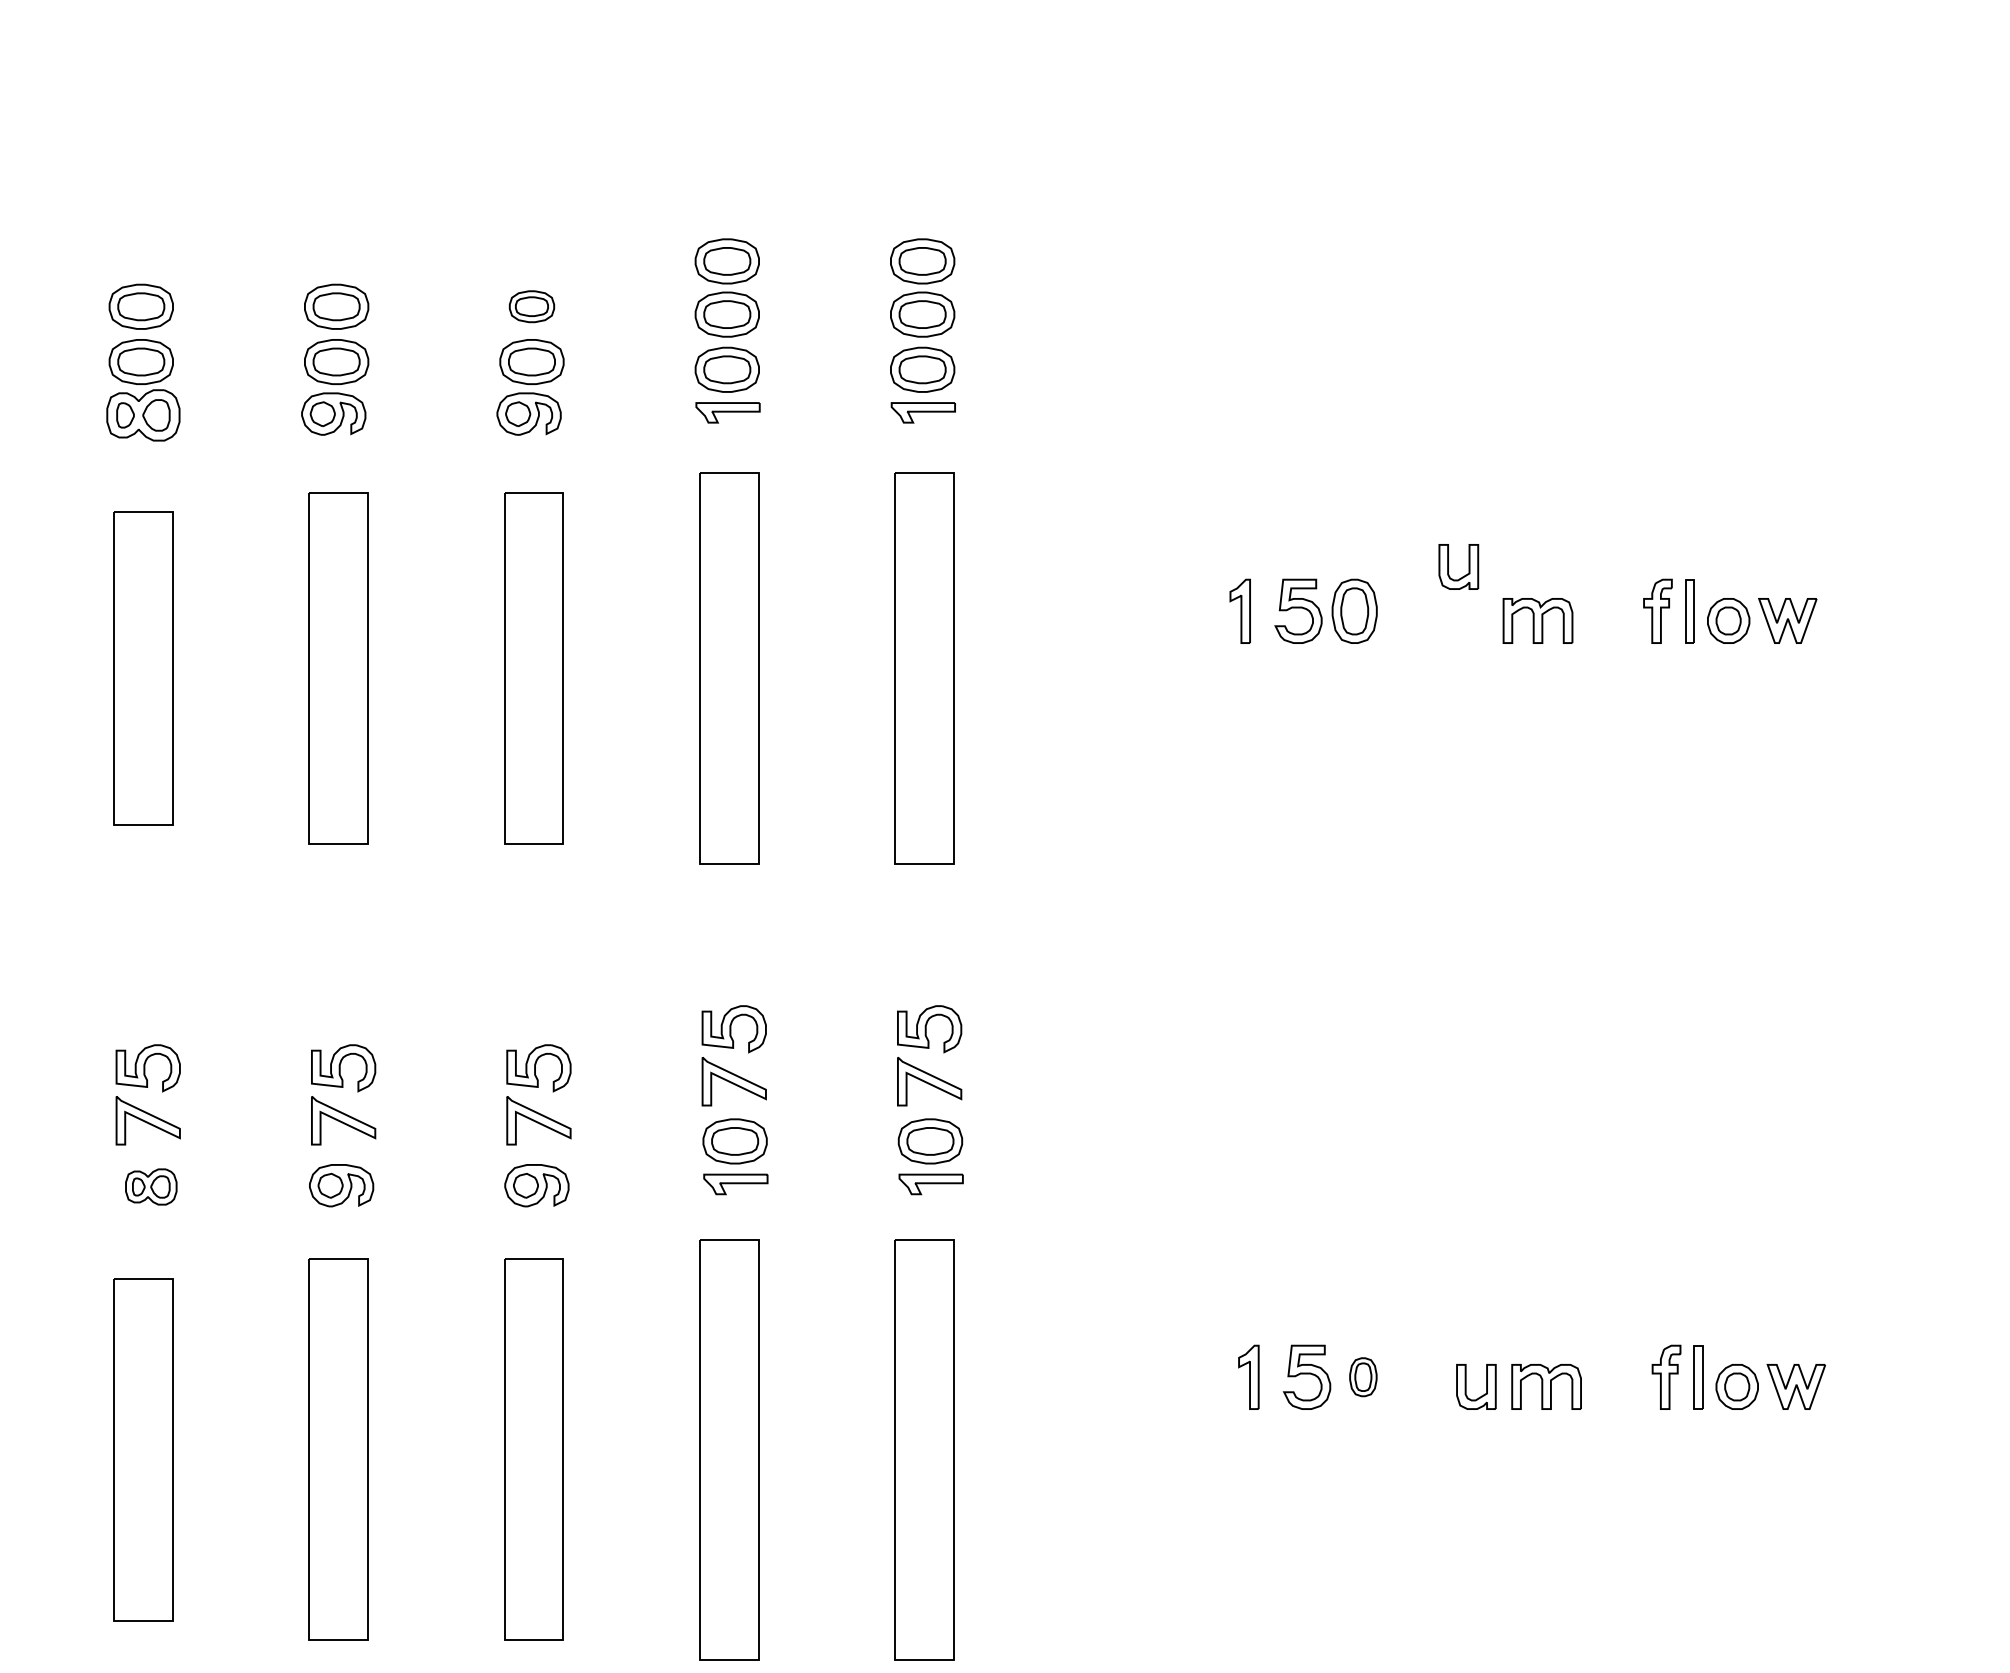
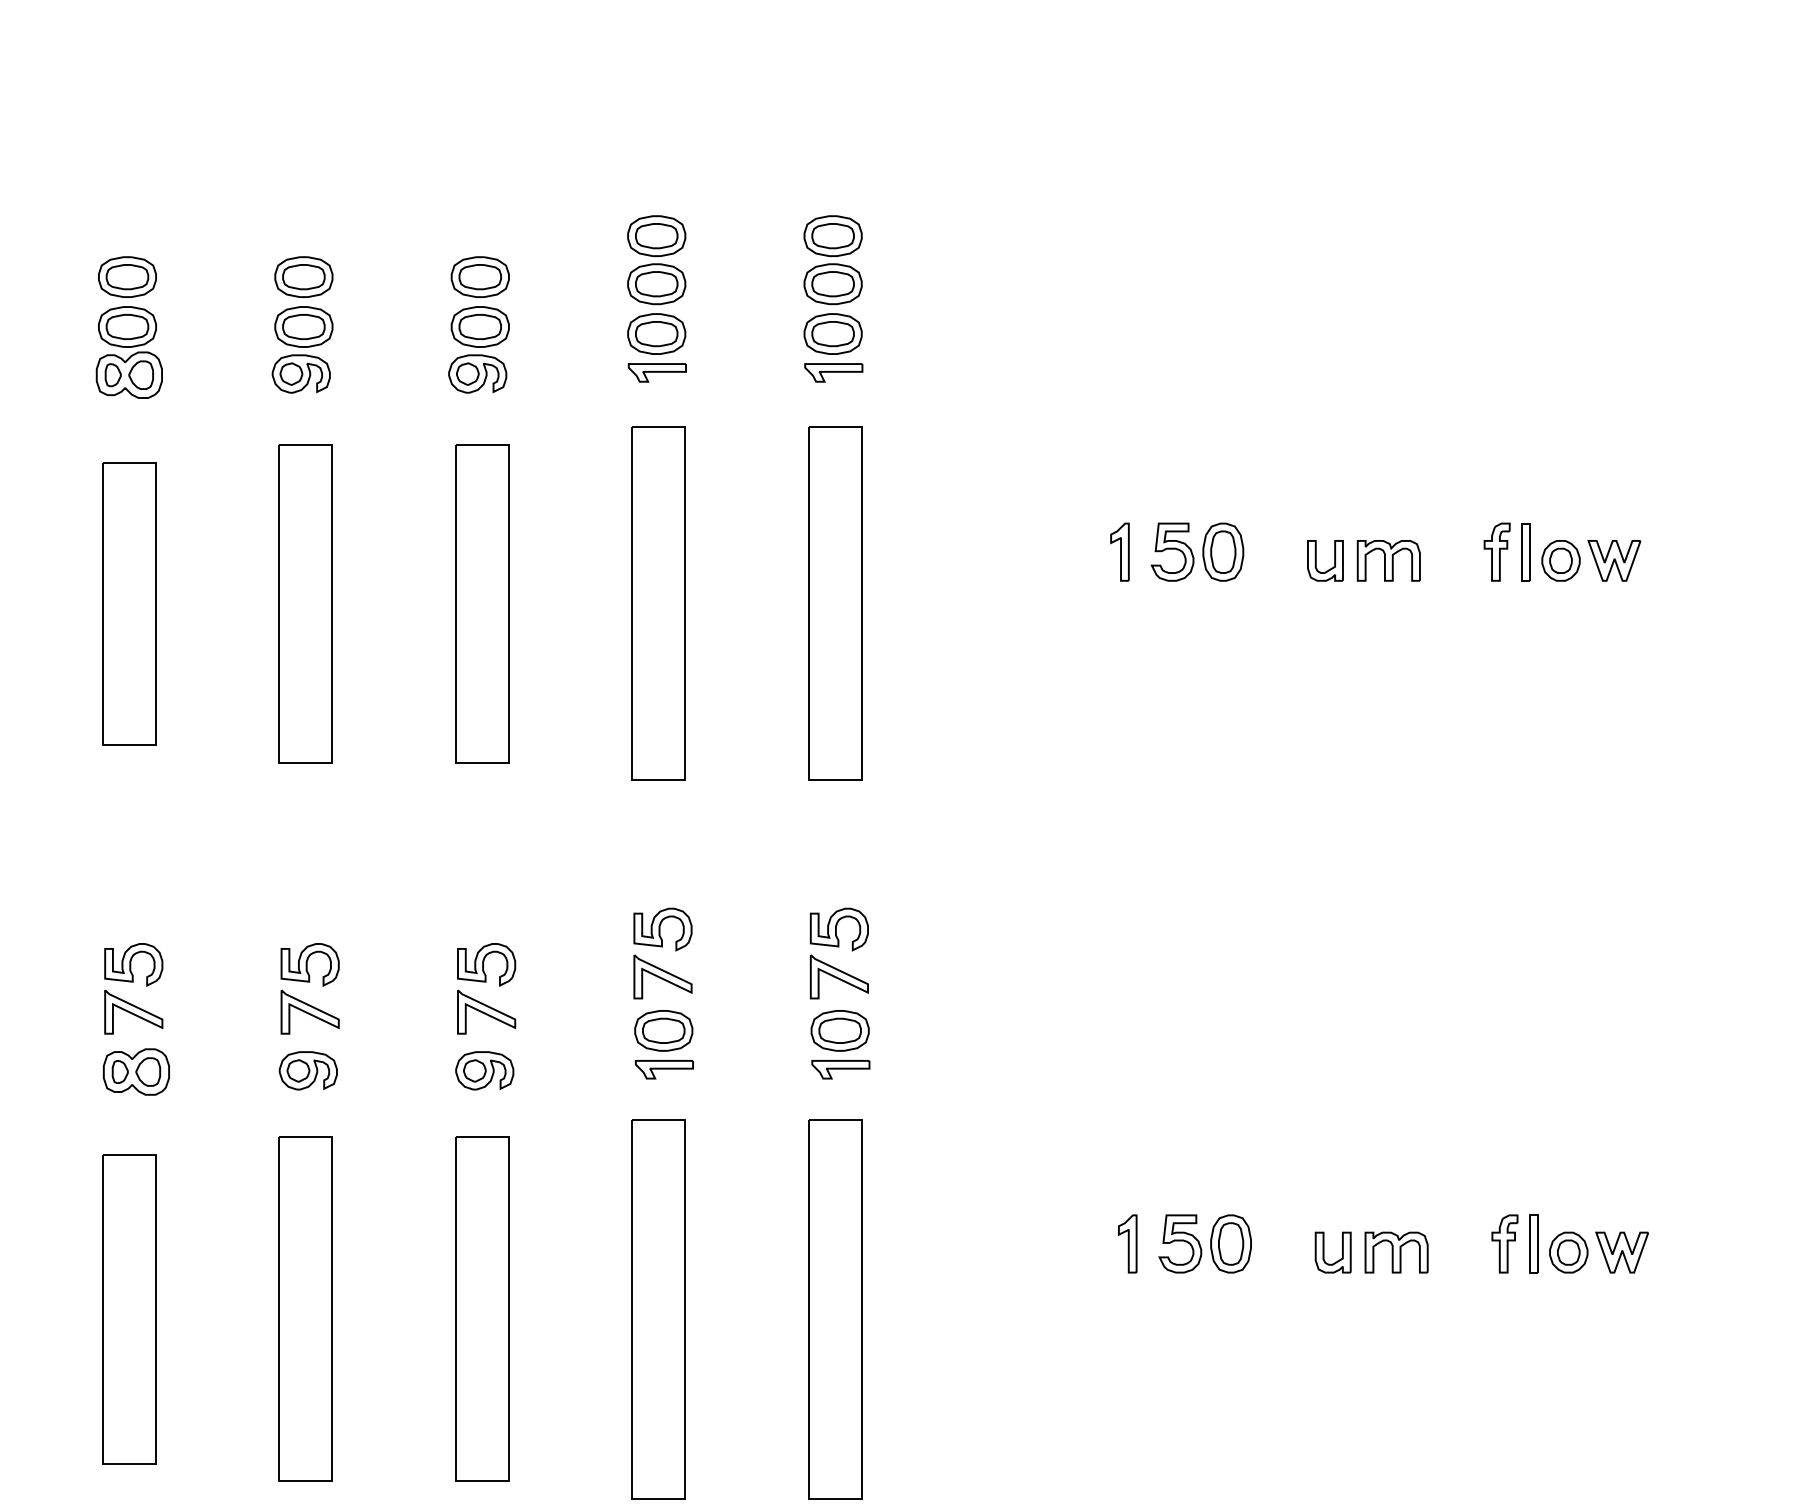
part: (531, 306) -> (479, 276), size x1.43
part: (1448, 566) -> (1316, 560), moved
part: (151, 1186) -> (136, 1071), size x1.43
part: (1363, 1376) -> (1231, 1243), size x1.67

